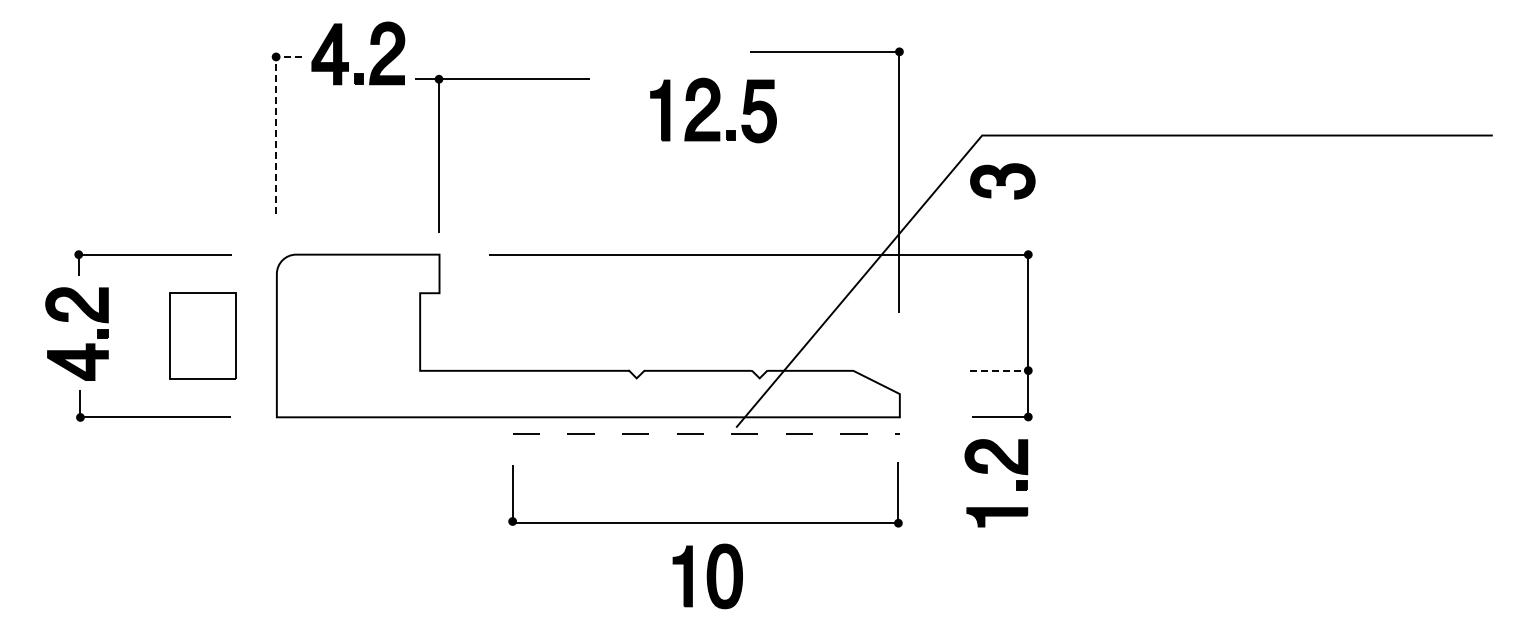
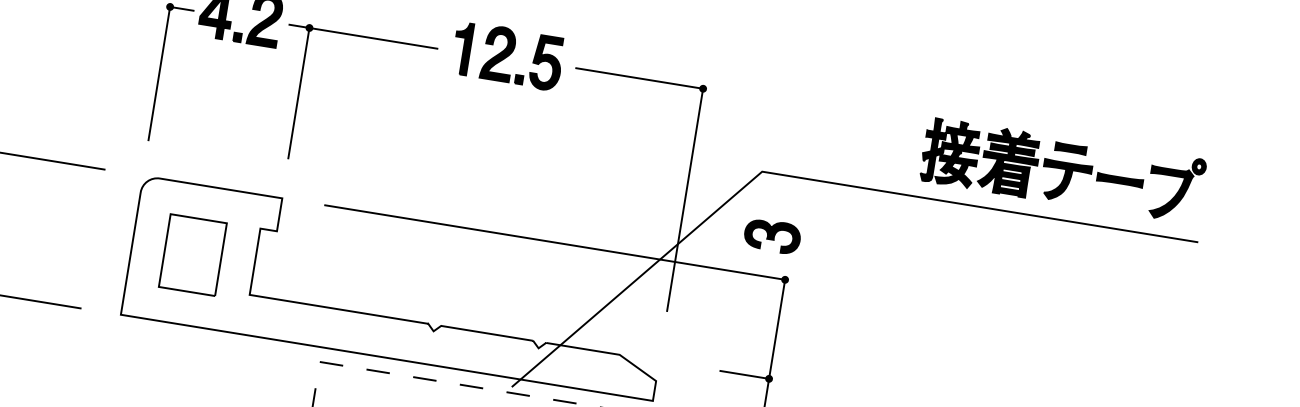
part: (1324, 78) -> (1062, 170), added
part: (713, 110) -> (507, 55), moved
line: (276, 120) -> (161, 61), dashed -> solid
part: (439, 153) -> (299, 91), moved
part: (1002, 181) -> (772, 236), moved
part: (202, 335) -> (192, 254), moved
line: (999, 370) -> (744, 374), dashed -> solid

